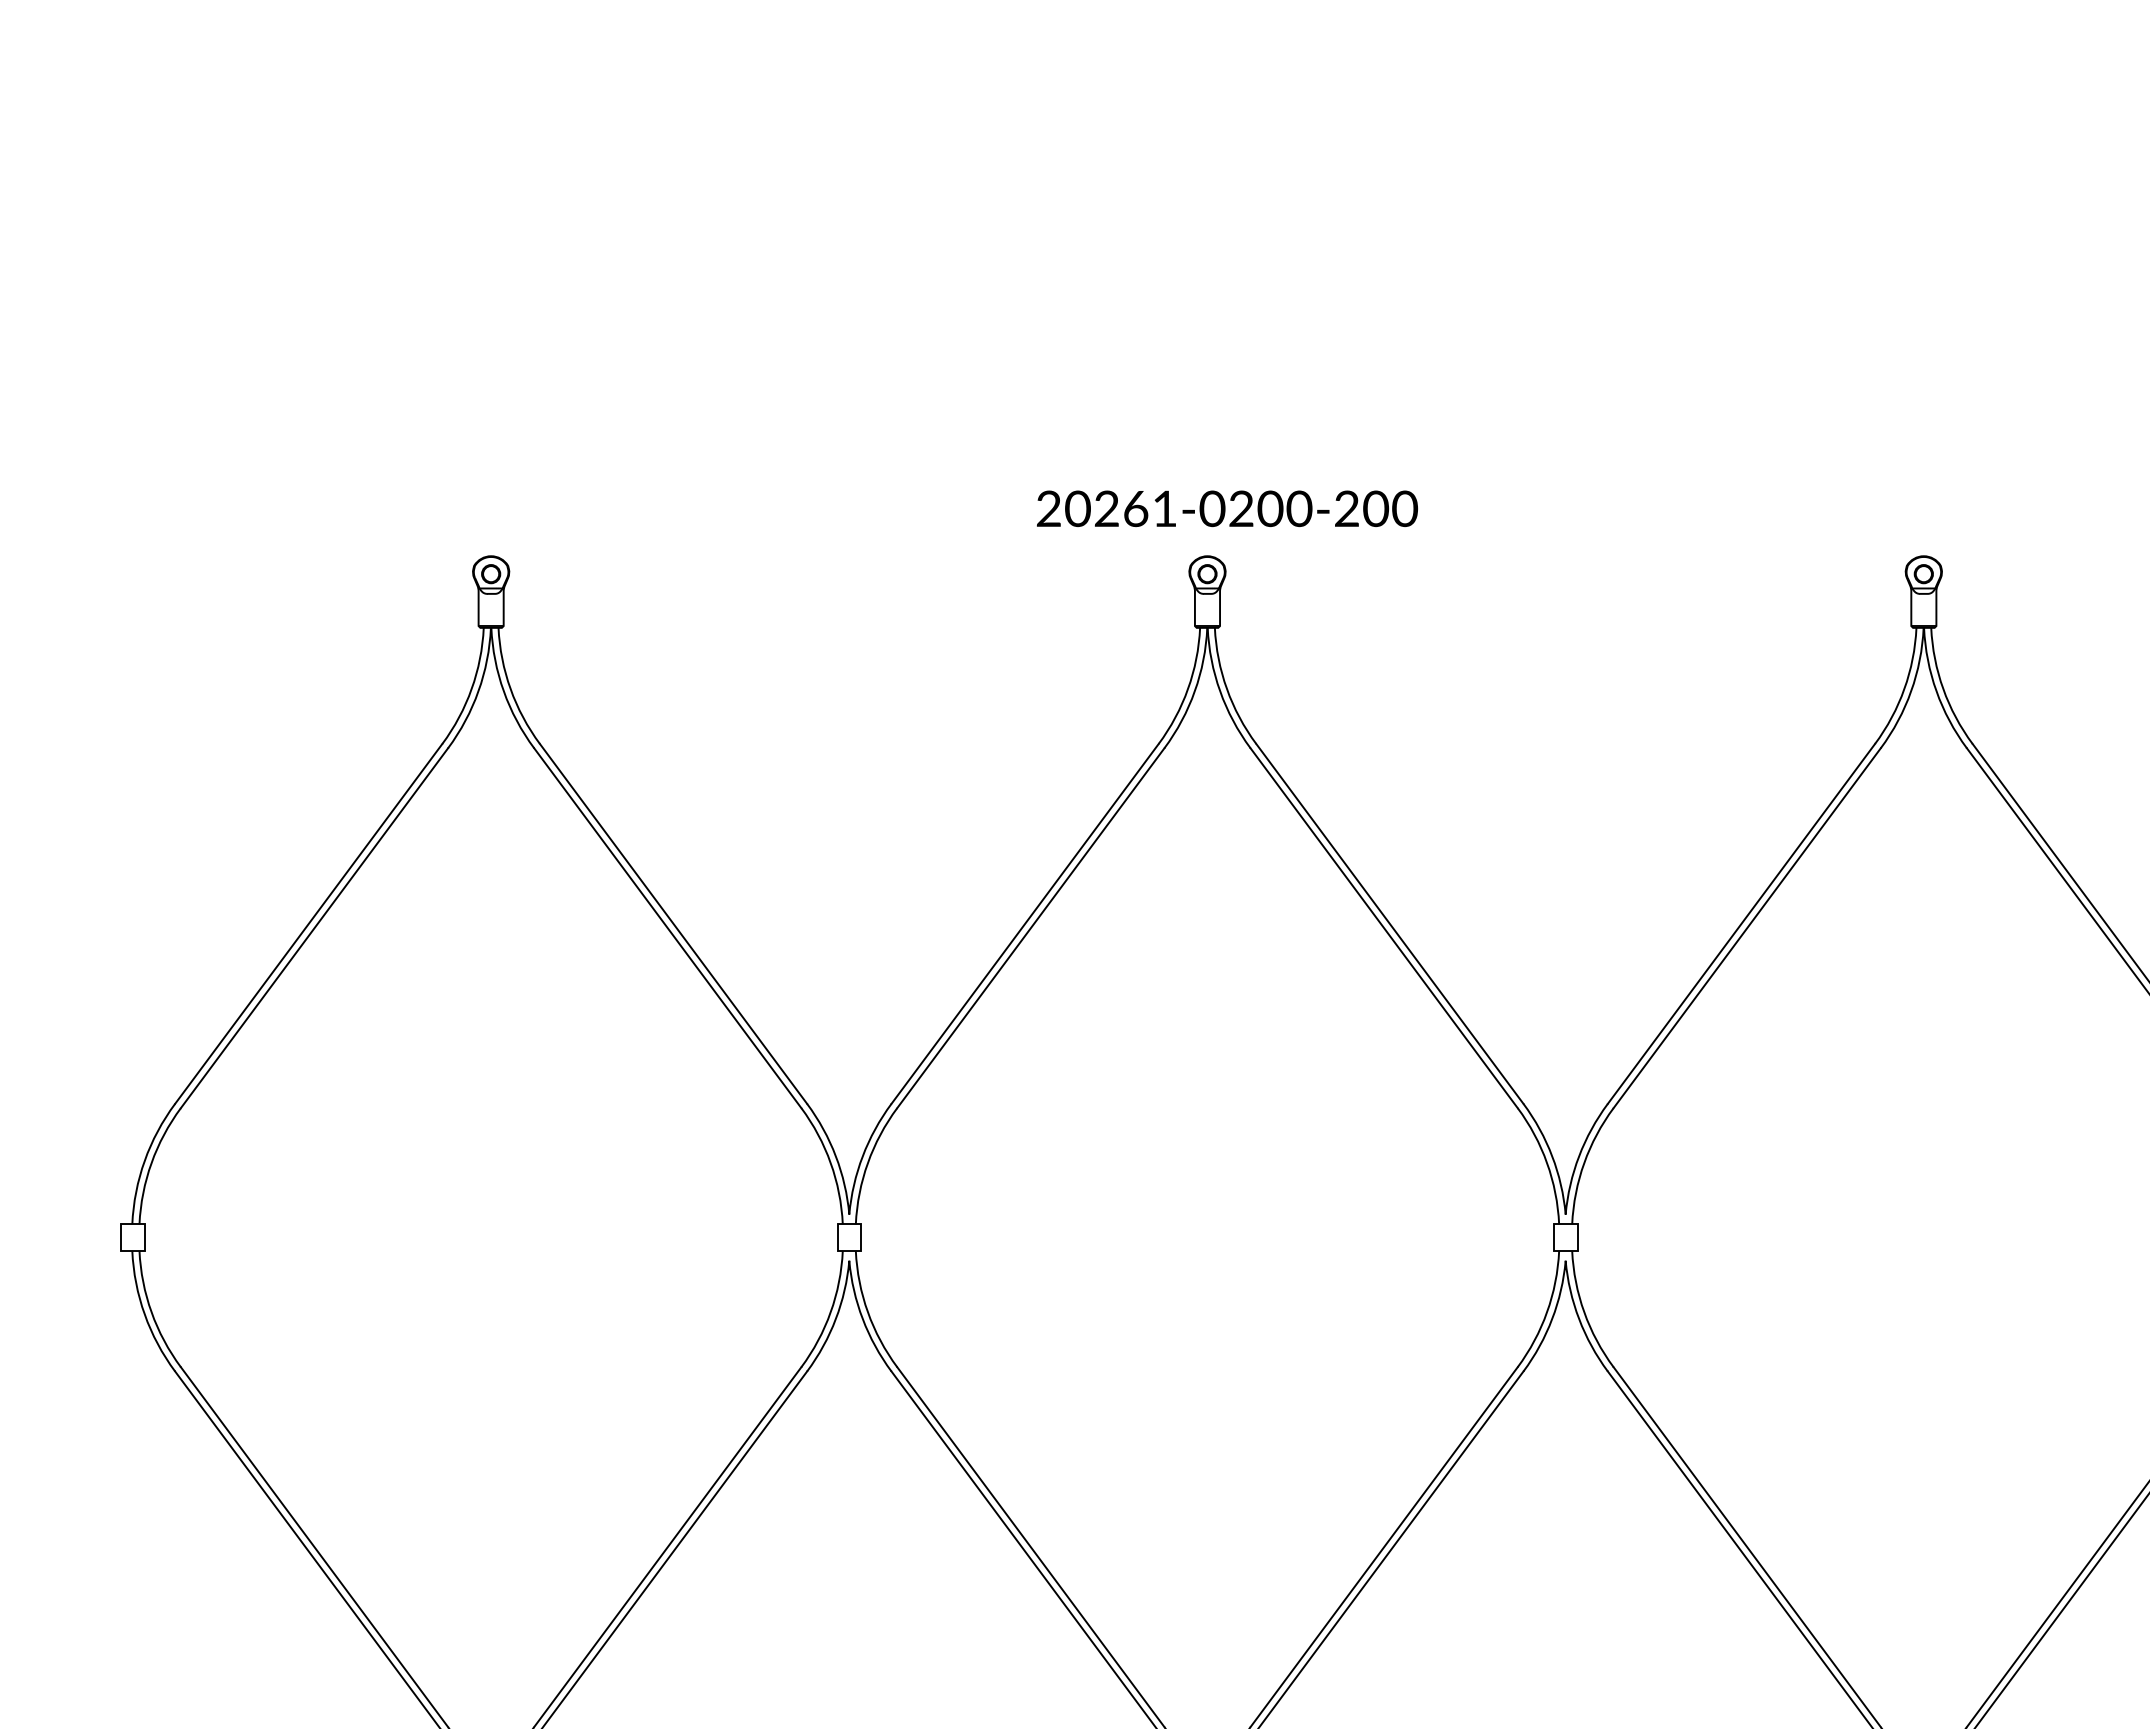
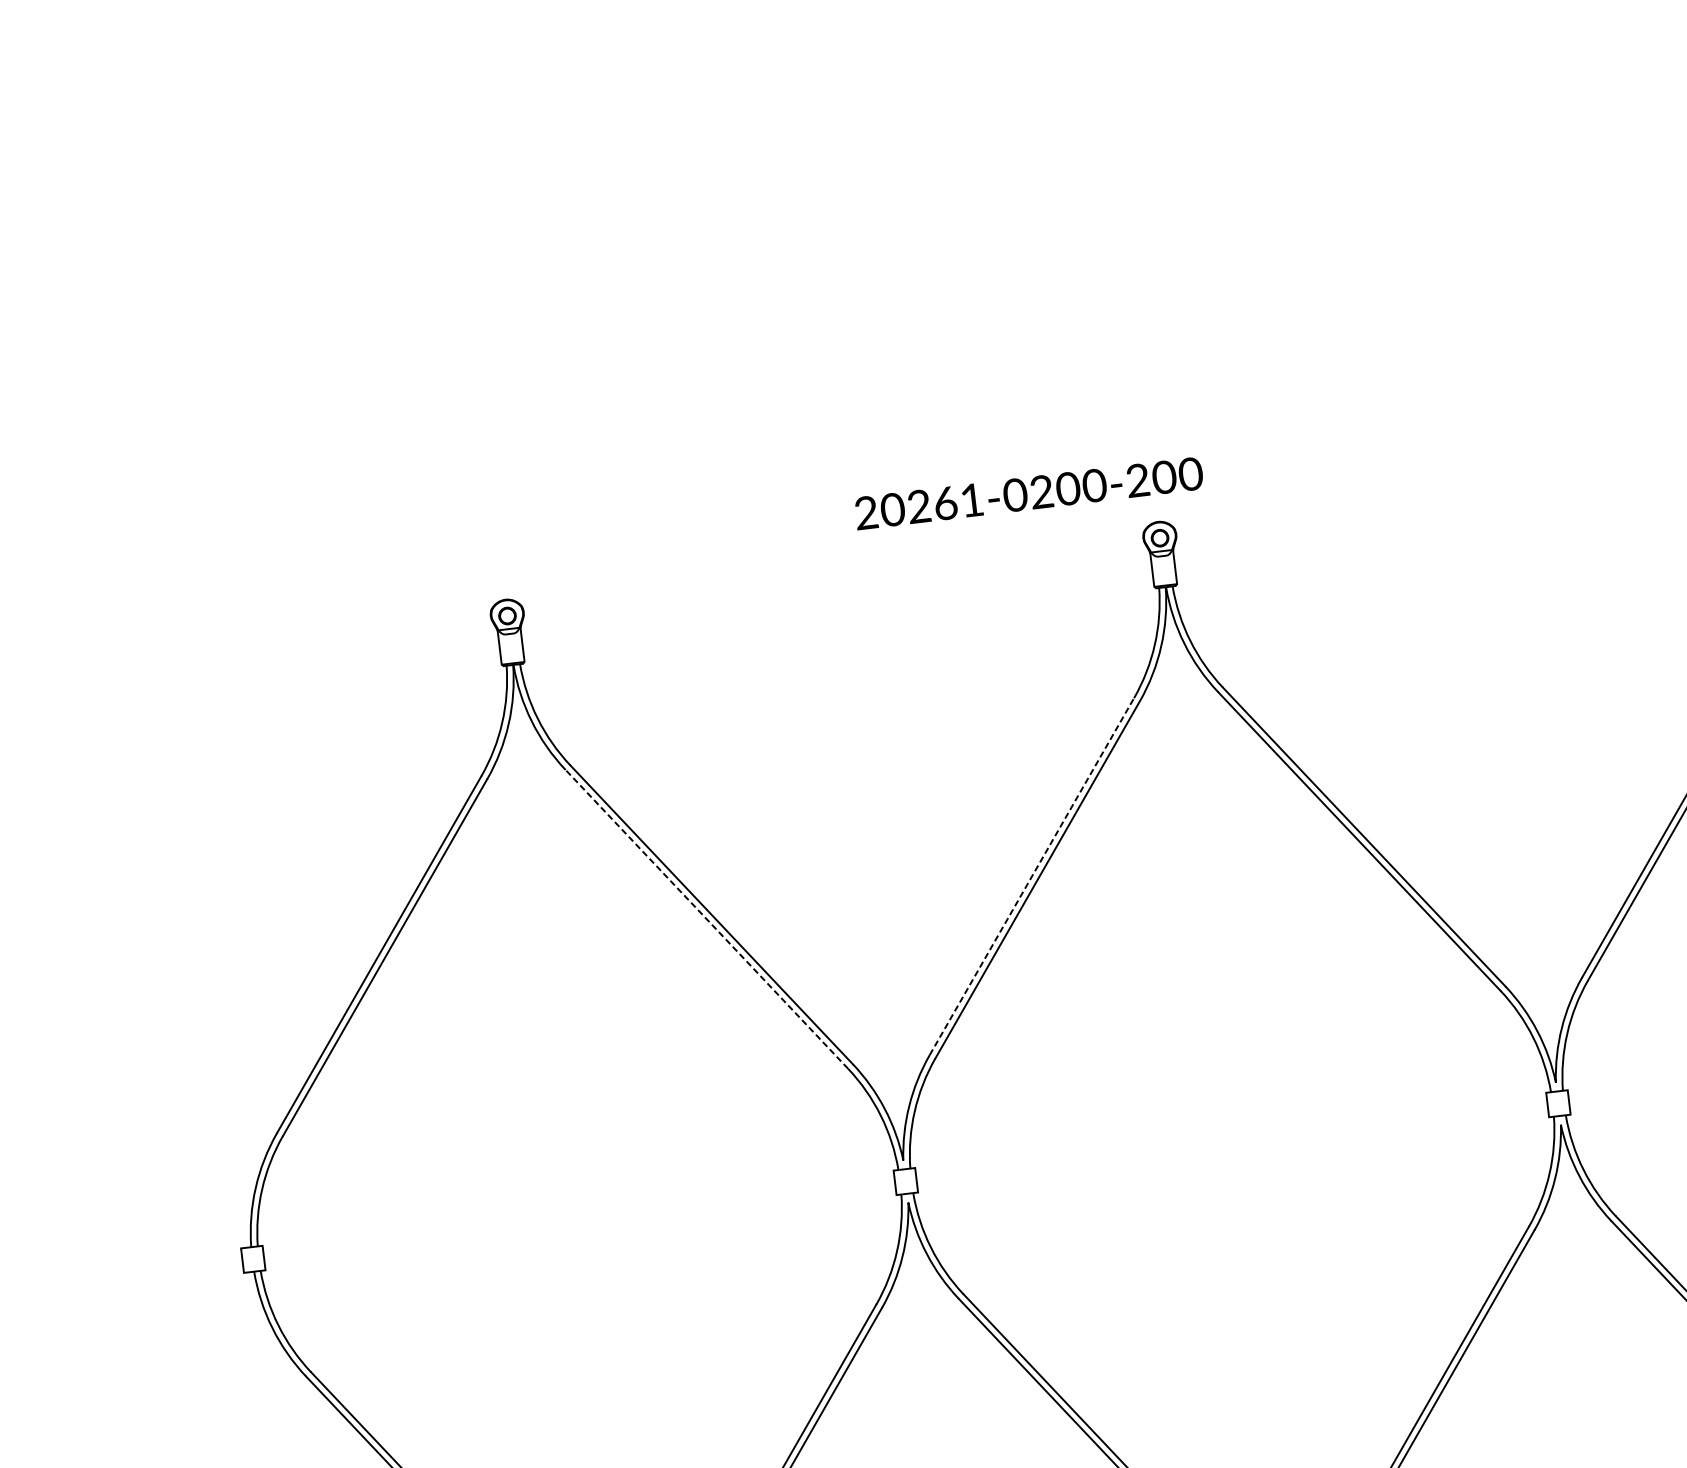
text: (1227, 508) -> (1029, 493), moved
line: (1025, 923) -> (1032, 876), solid -> dashed
line: (667, 927) -> (706, 918), solid -> dashed

